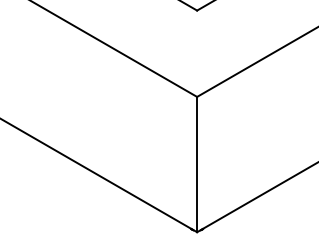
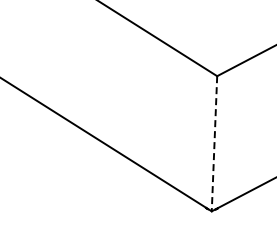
line: (197, 164) -> (214, 143), solid -> dashed

